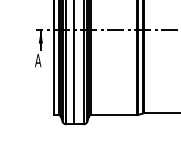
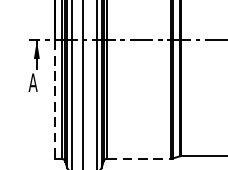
line: (53, 73) -> (54, 100), solid -> dashed
line: (114, 115) -> (139, 159), solid -> dashed

